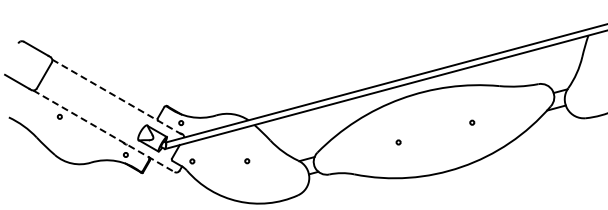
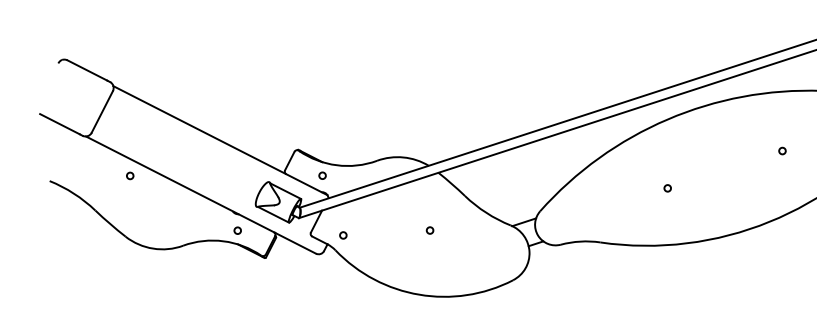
line: (117, 97) -> (219, 140), dashed -> solid
line: (103, 131) -> (200, 195), dashed -> solid

